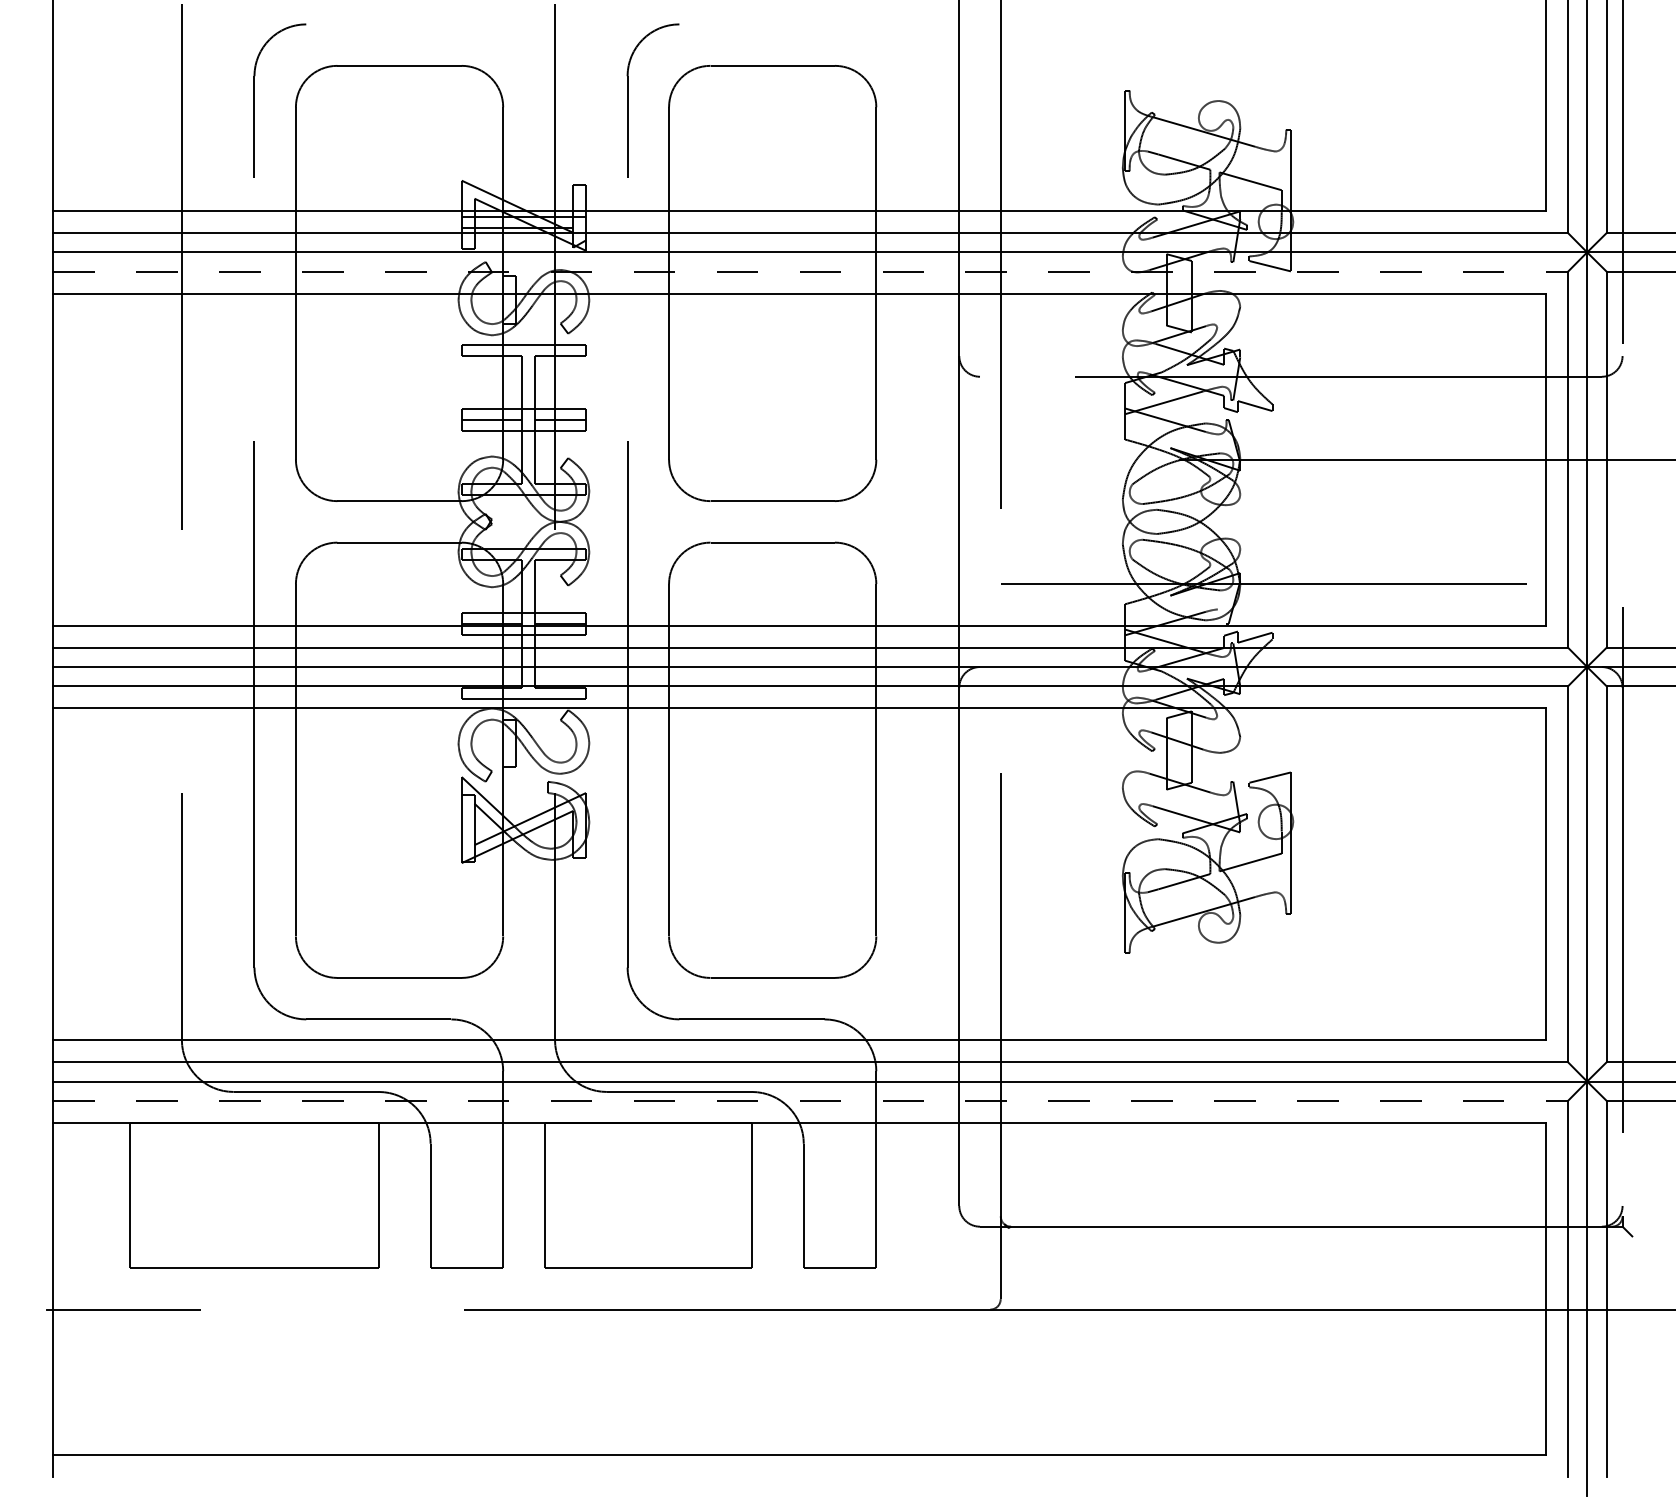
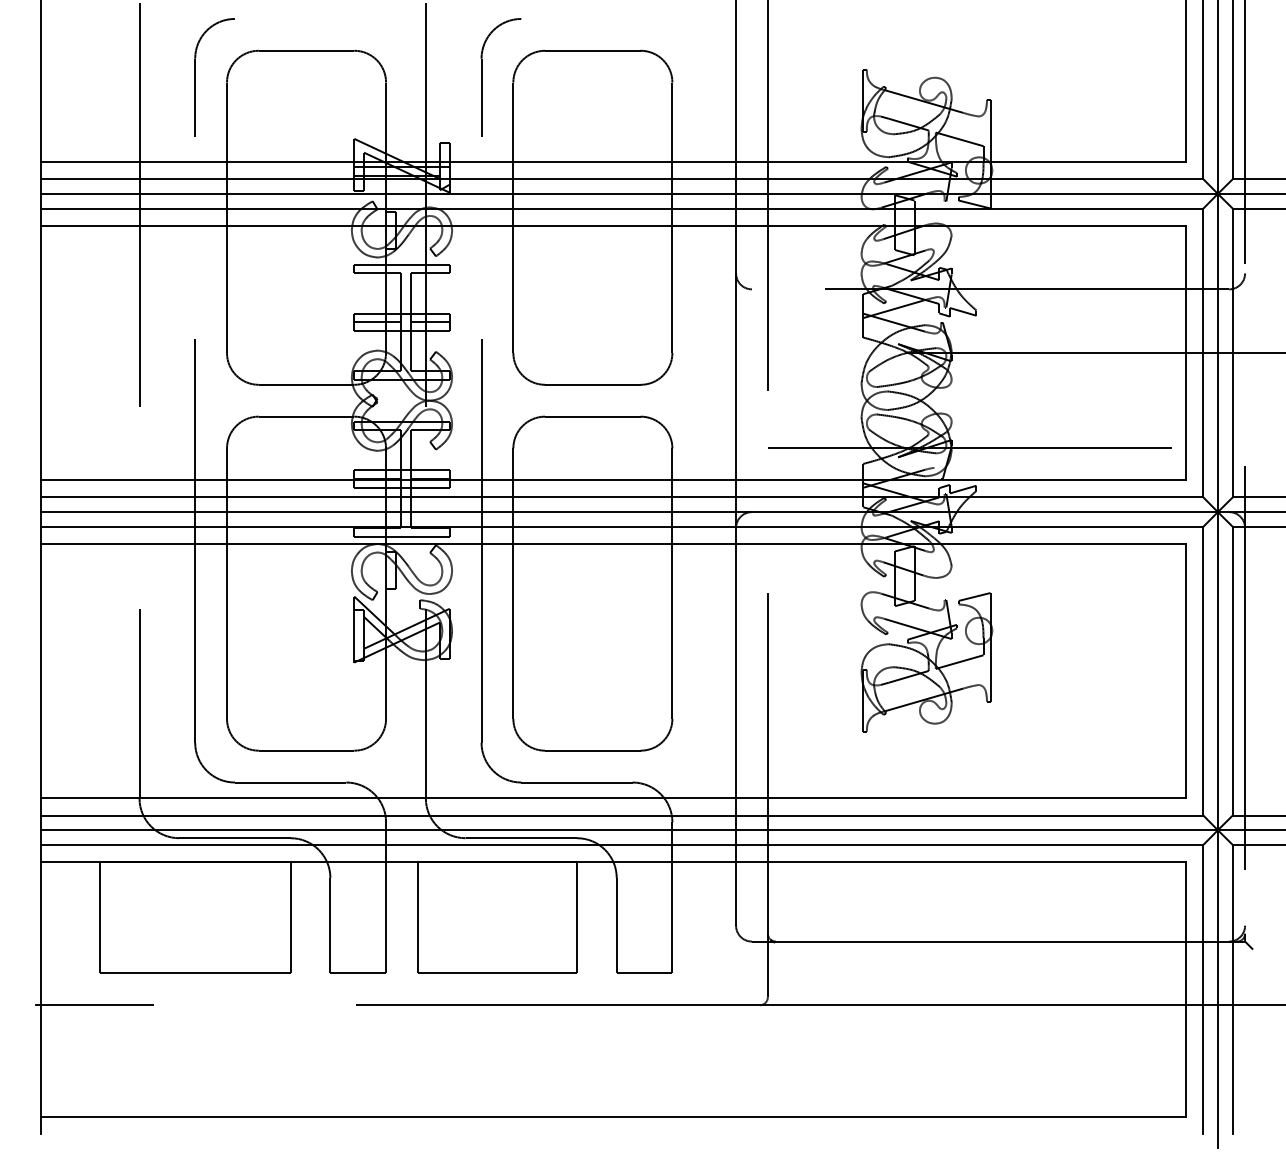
line: (811, 271) -> (622, 208), dashed -> solid
line: (811, 1100) -> (622, 844), dashed -> solid

